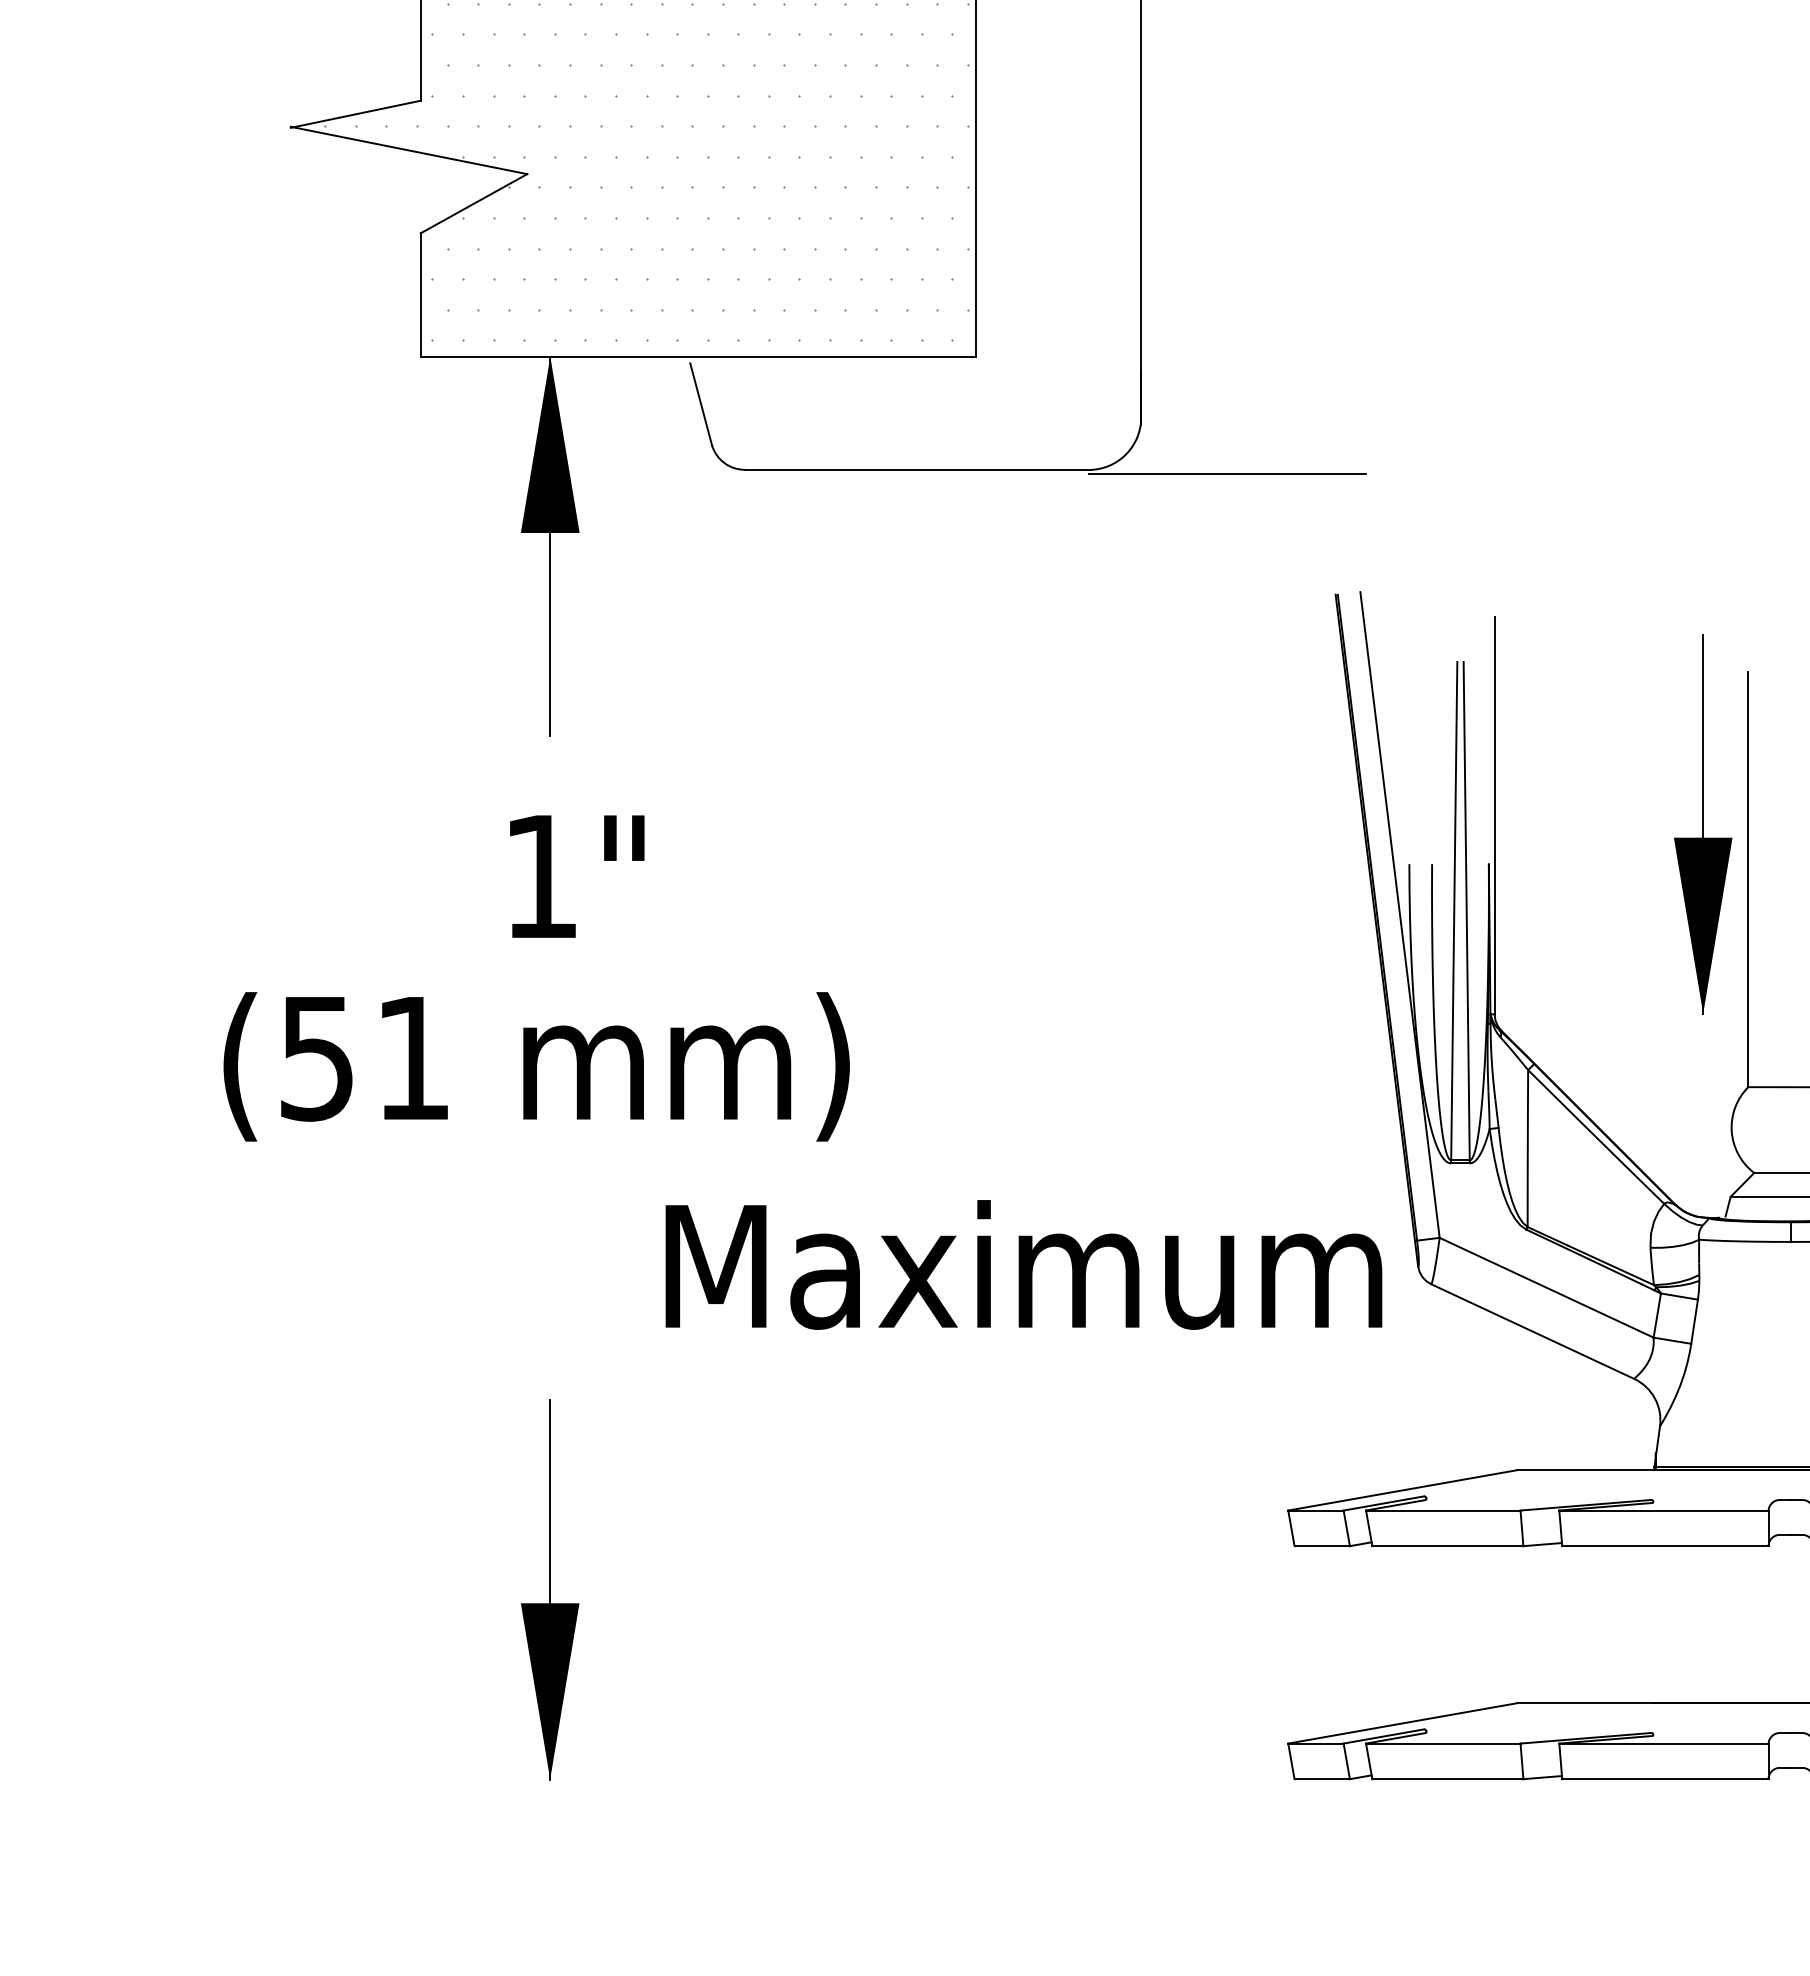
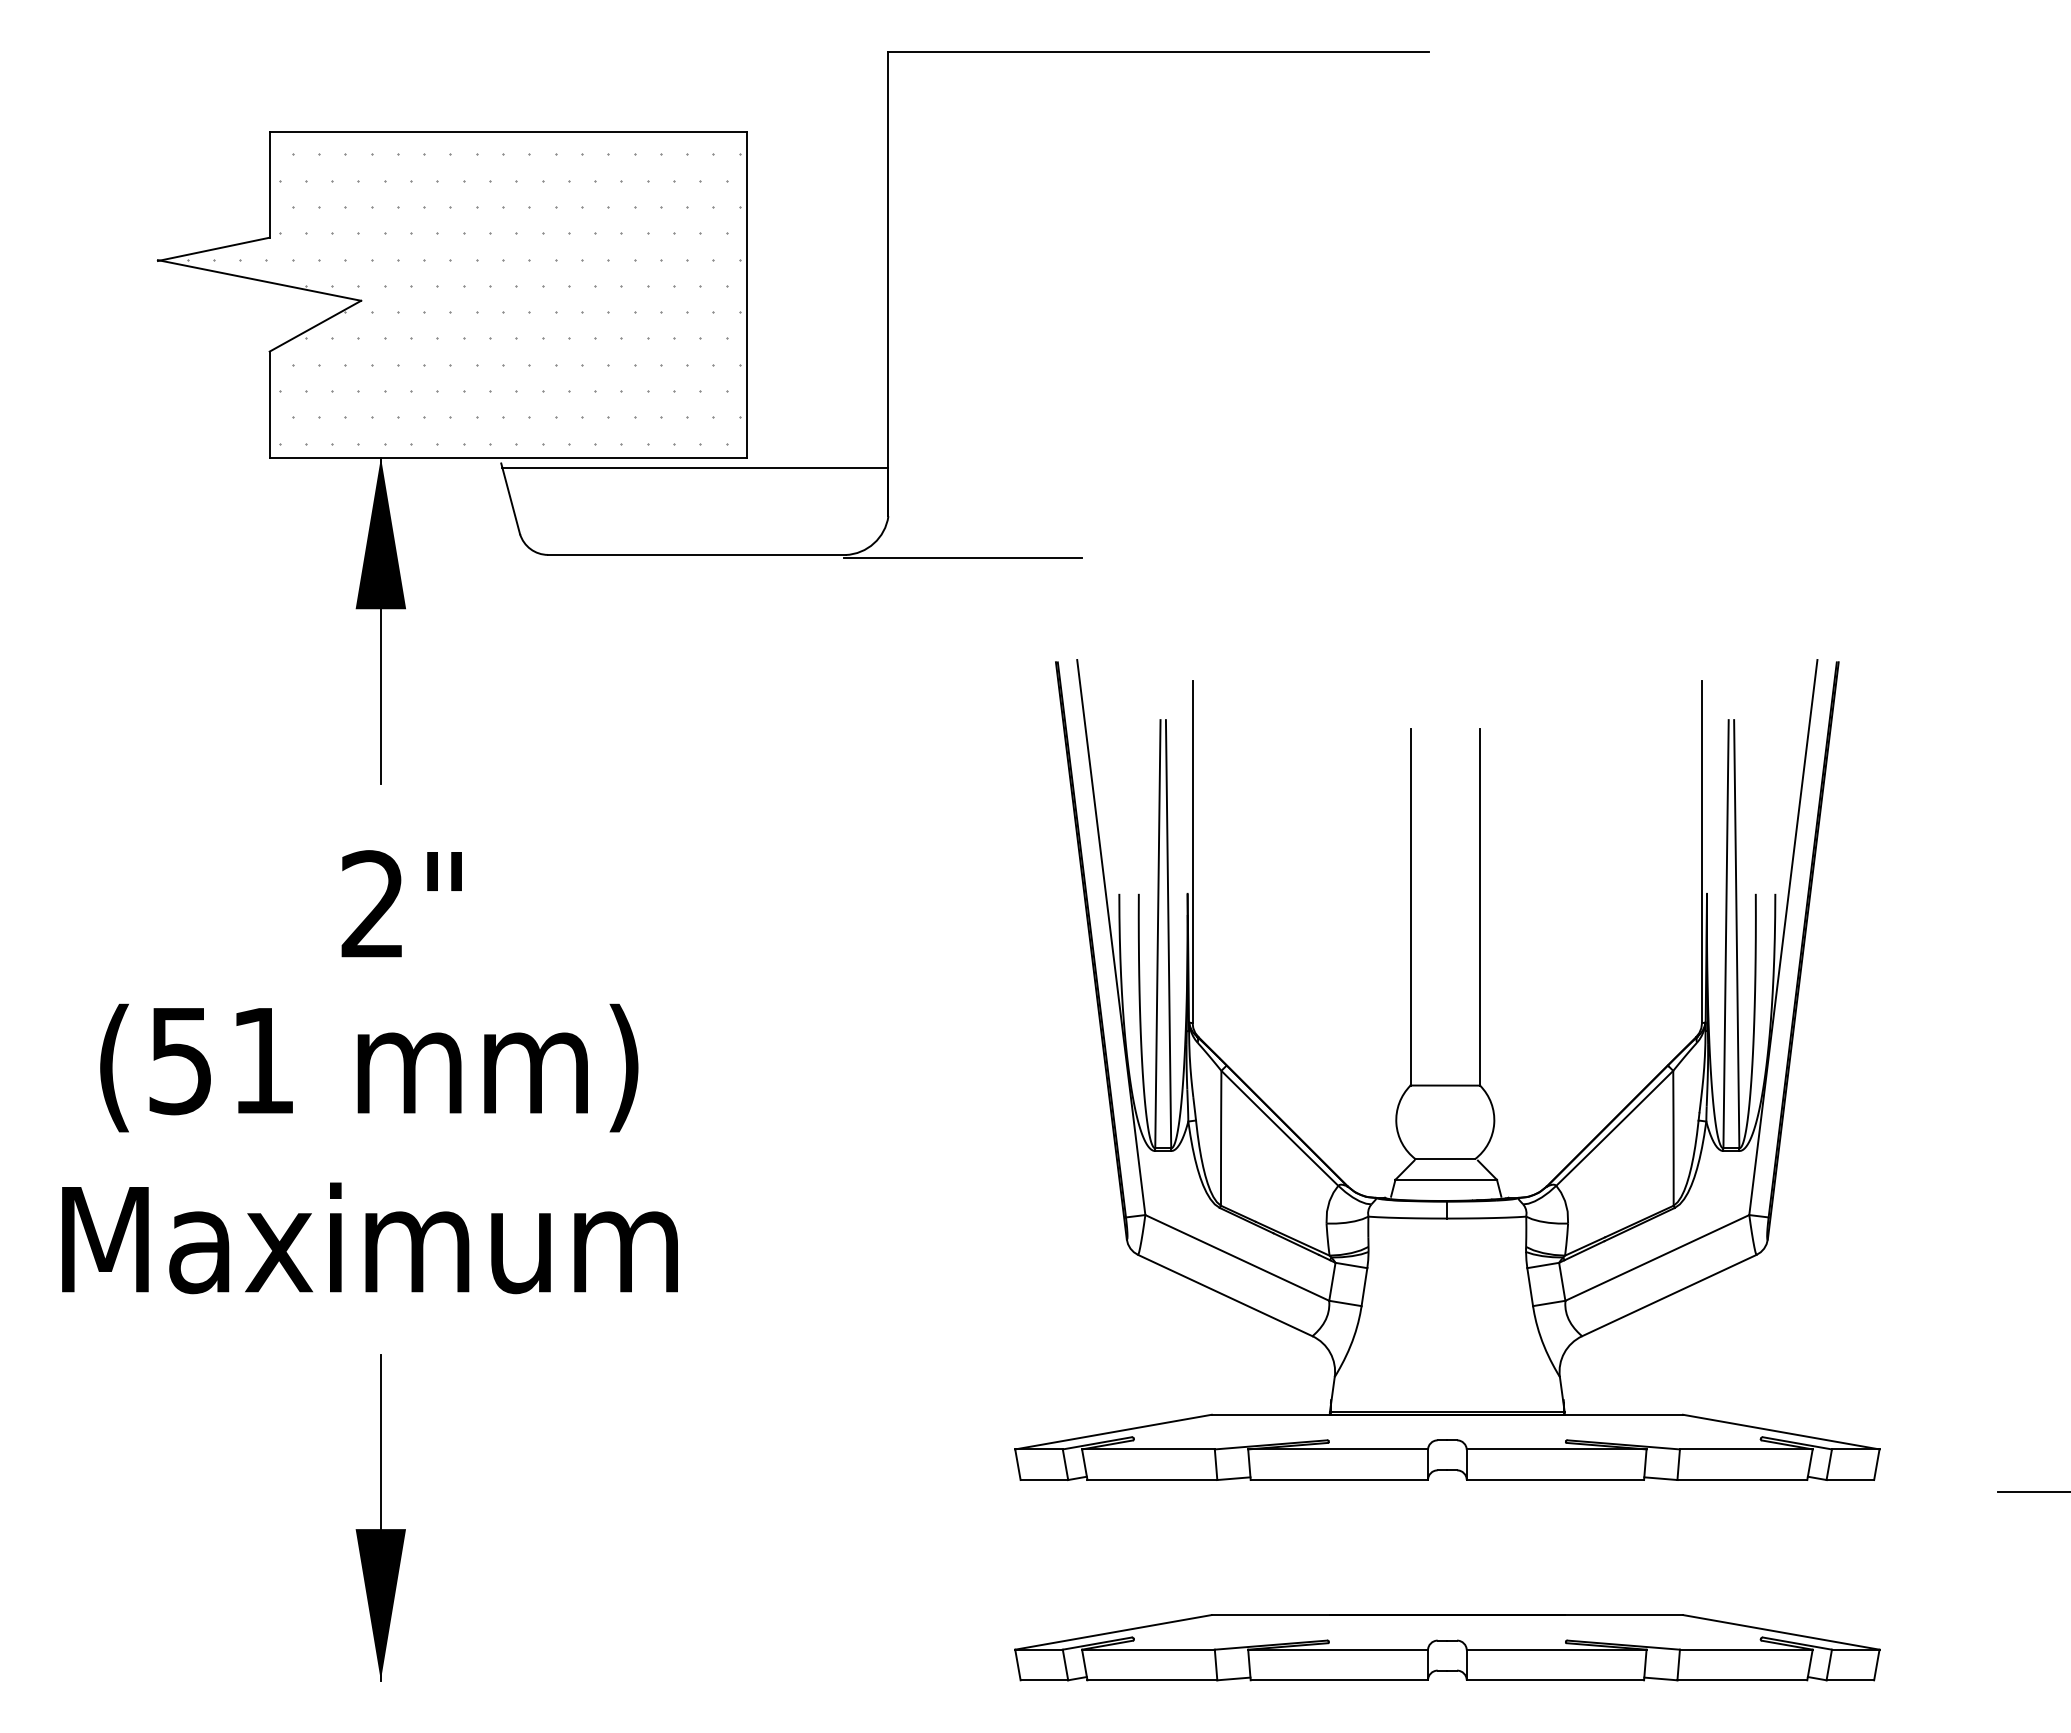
line: (916, 368) -> (695, 467), added
part: (1702, 824) -> (1371, 859), removed
text: (539, 875) -> (371, 903), 1" -> 2"
text: (1023, 1265) -> (369, 1238), moved

